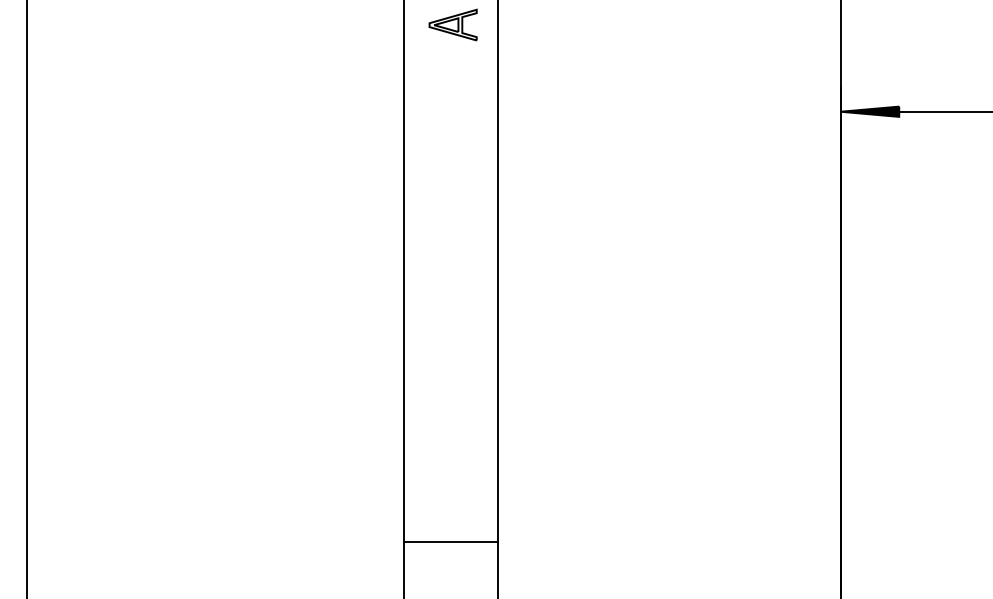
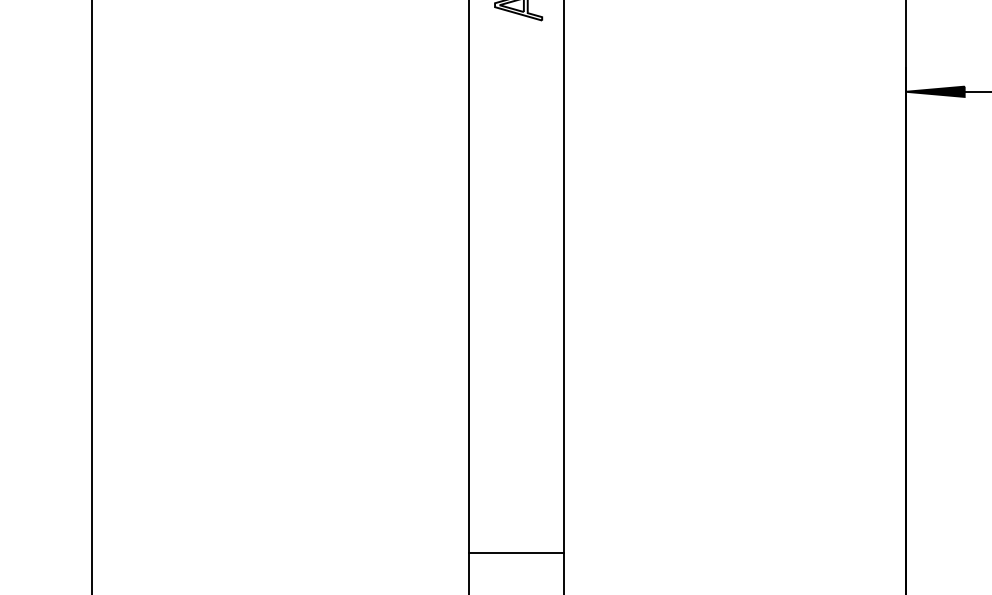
line: (450, 542) -> (515, 553), moved

